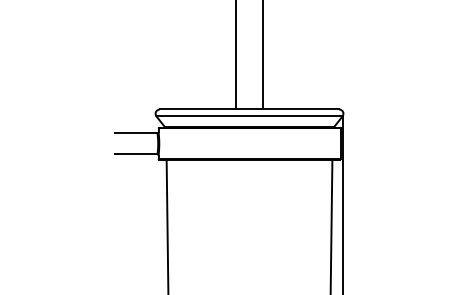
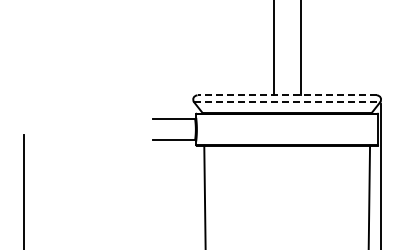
line: (249, 109) -> (287, 95), solid -> dashed
line: (250, 116) -> (288, 102), solid -> dashed

